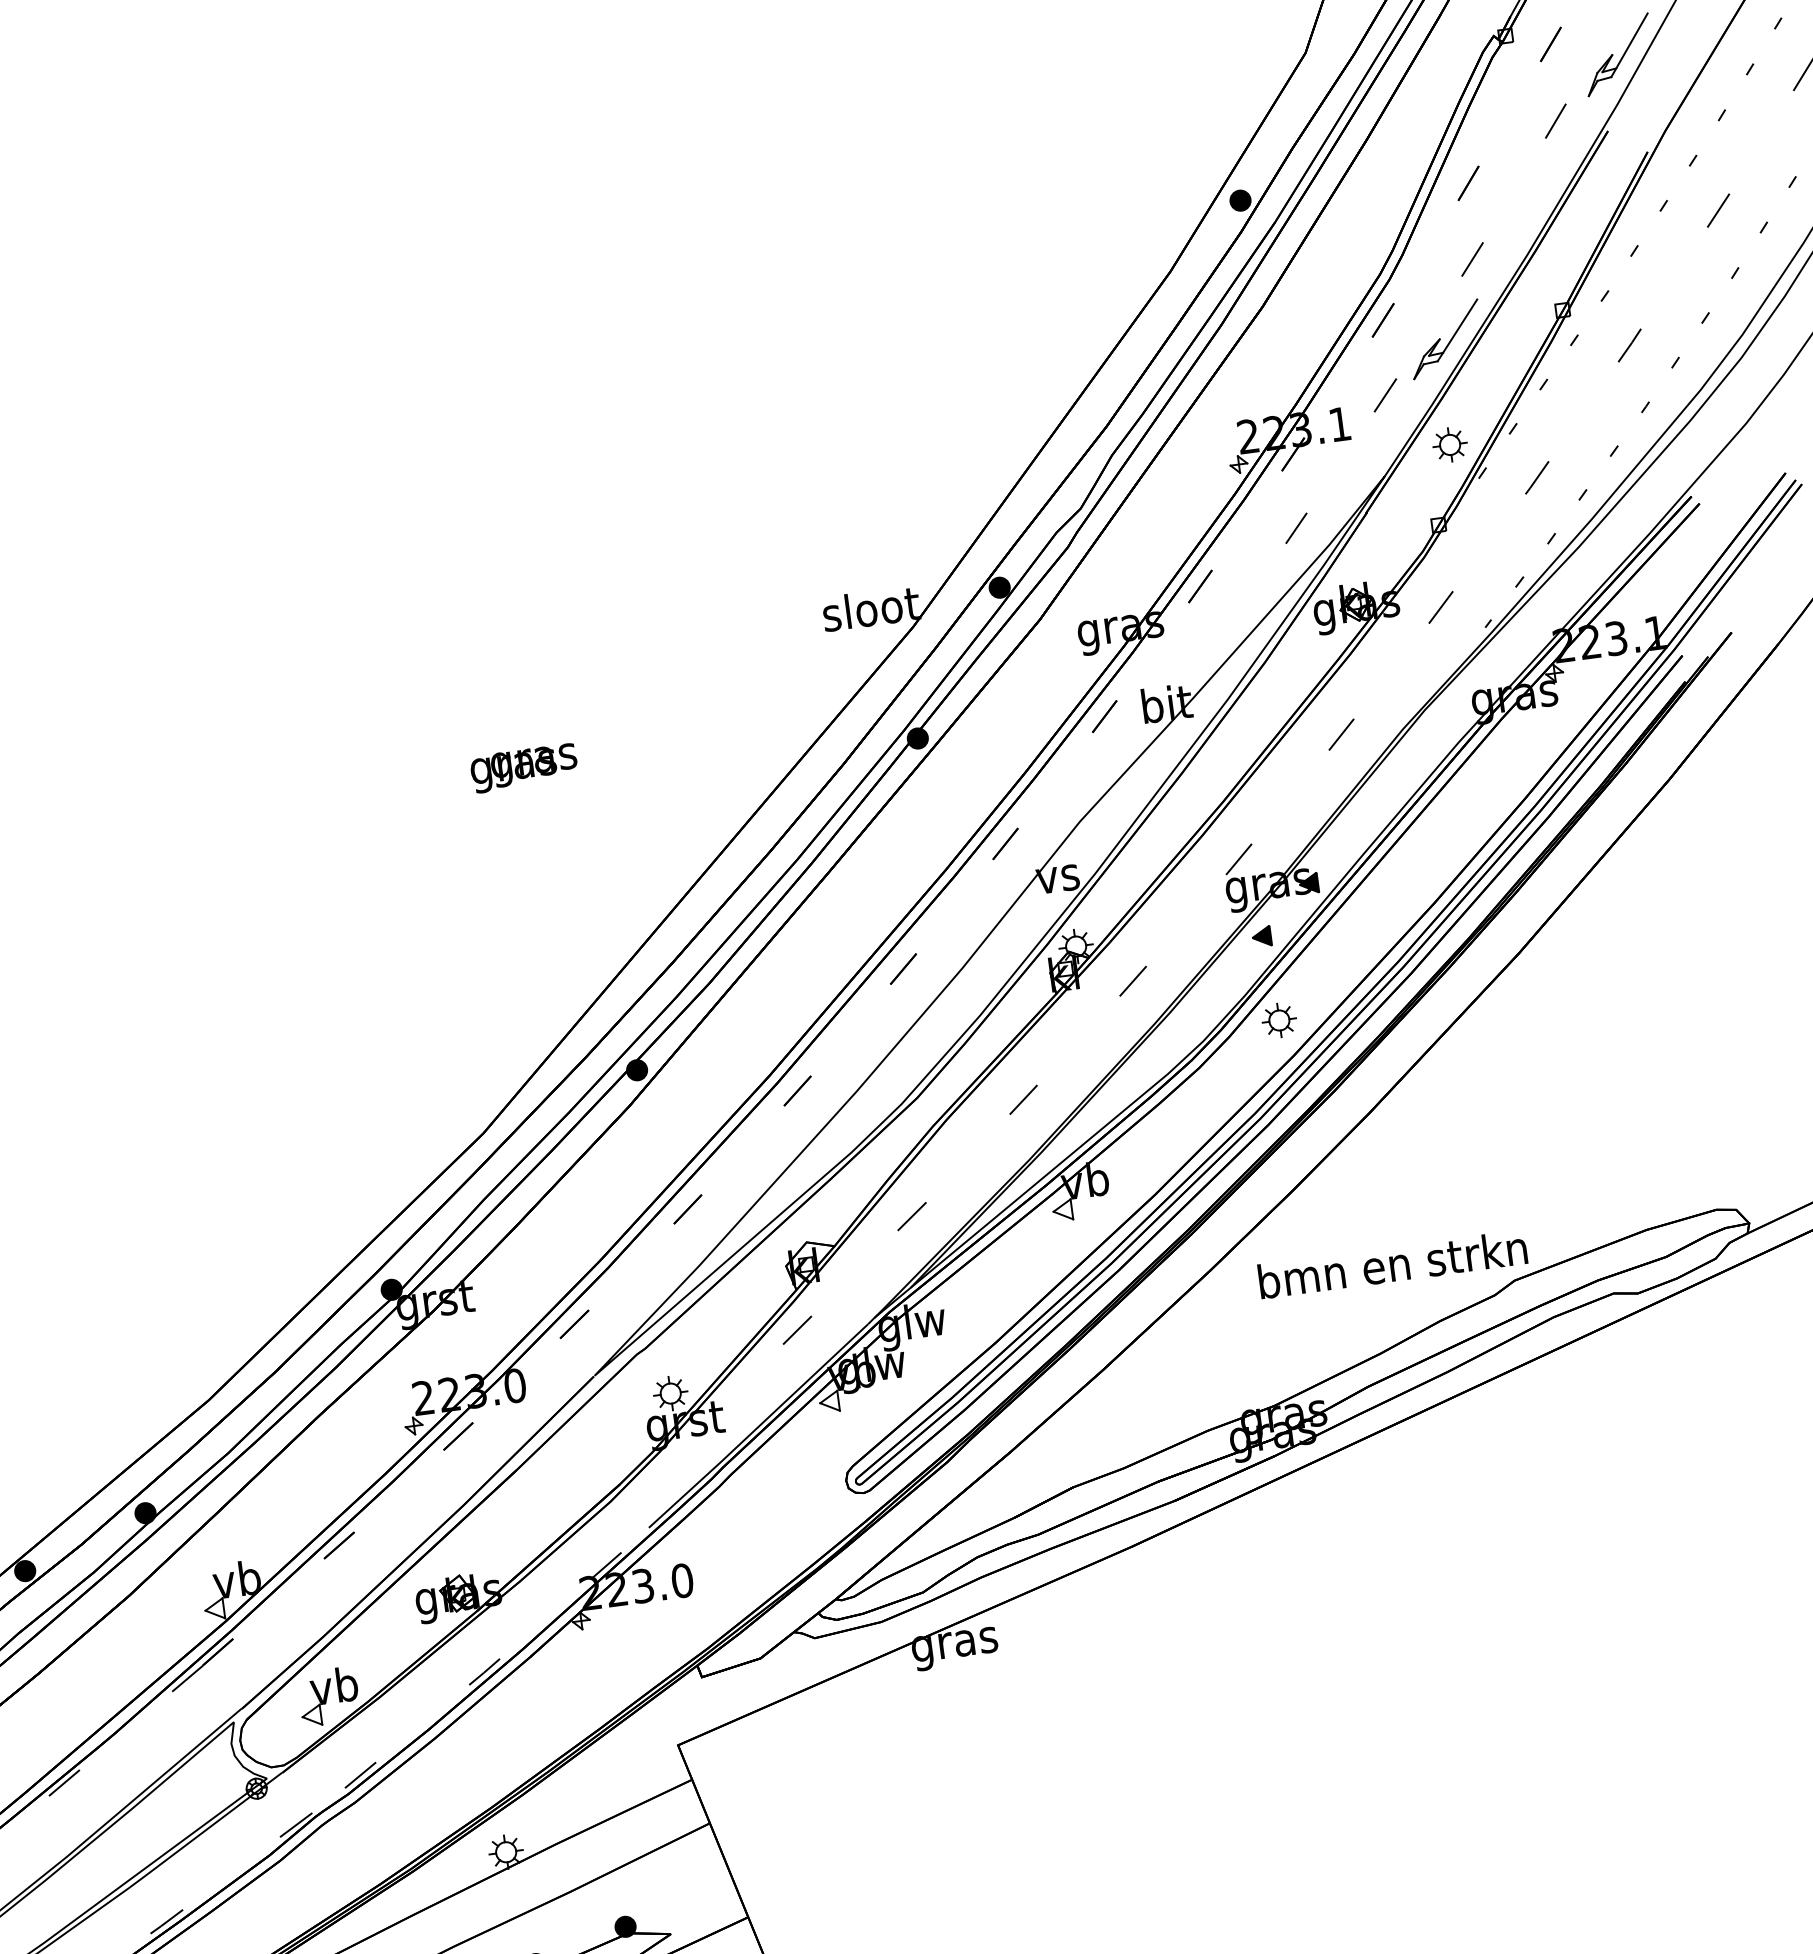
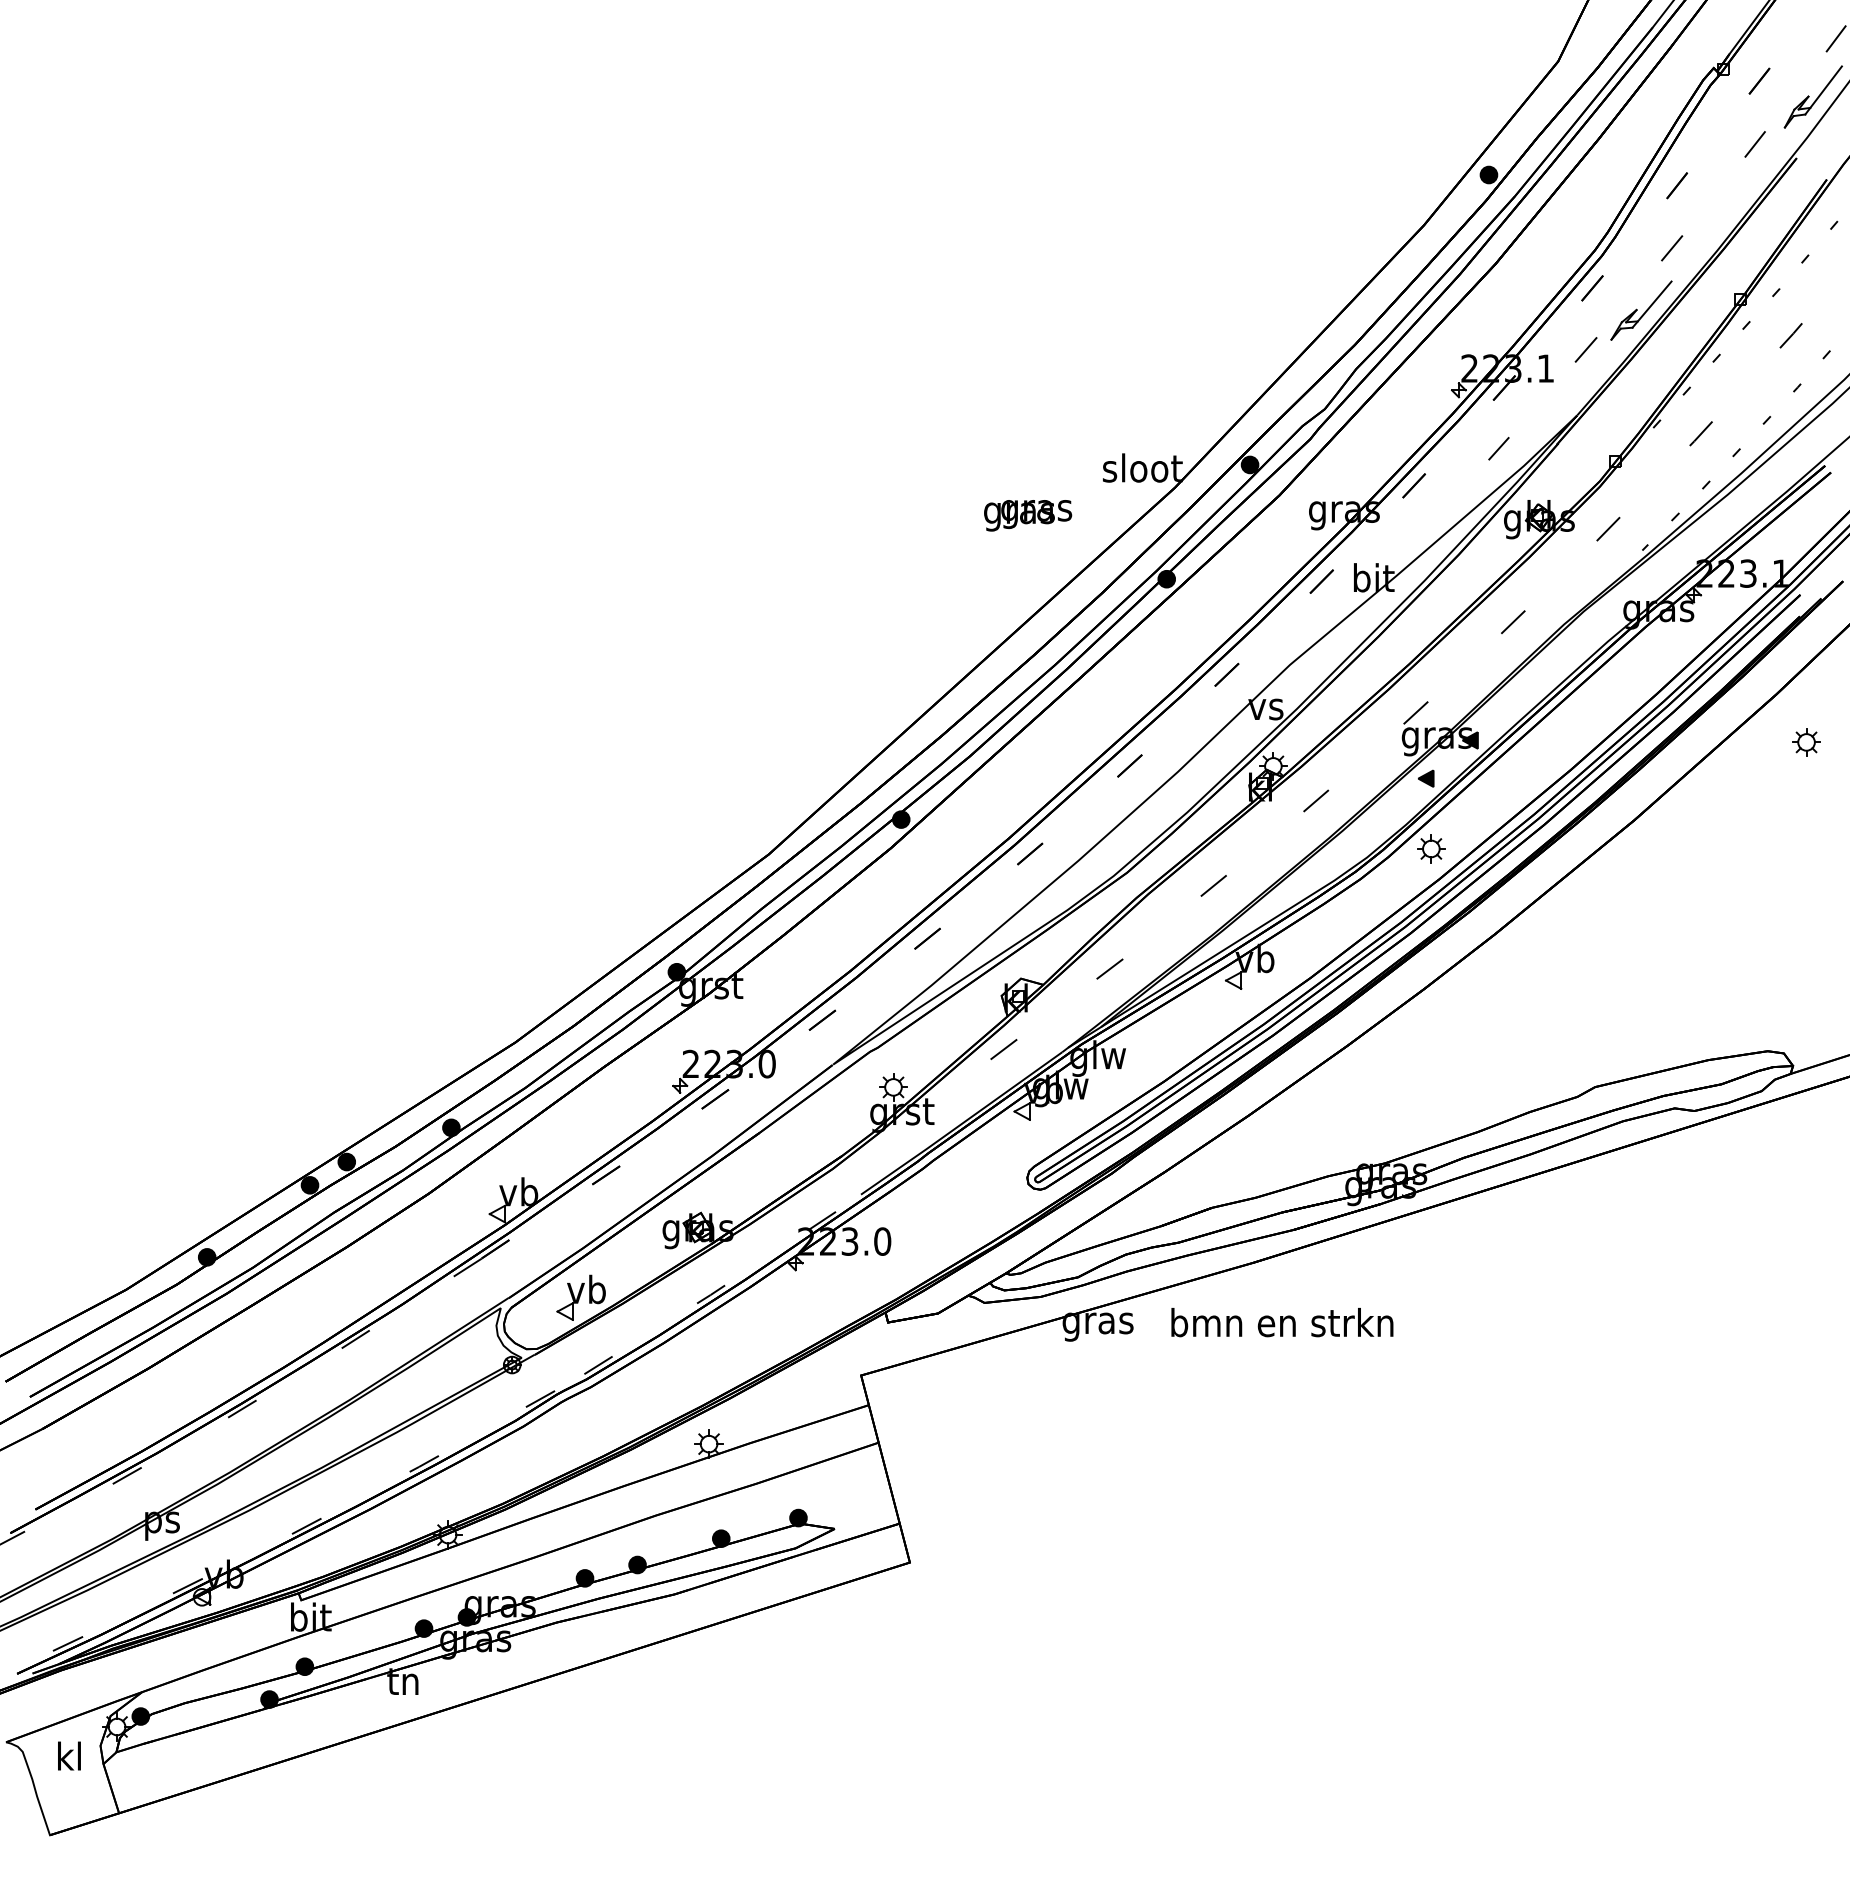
part: (1450, 445) -> (1806, 742), moved
text: (524, 768) -> (1028, 515), moved
text: (1392, 1264) -> (1282, 1322), moved

